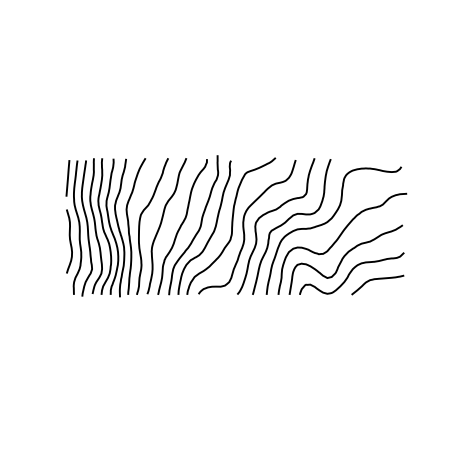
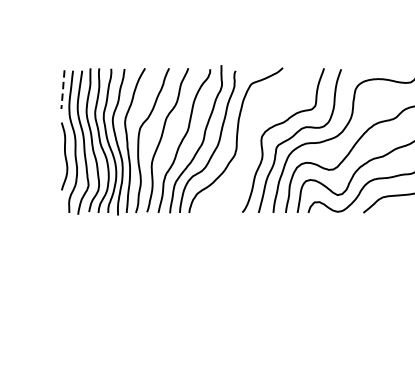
line: (67, 178) -> (62, 89), solid -> dashed
curve: (244, 227) -> (249, 141), removed

